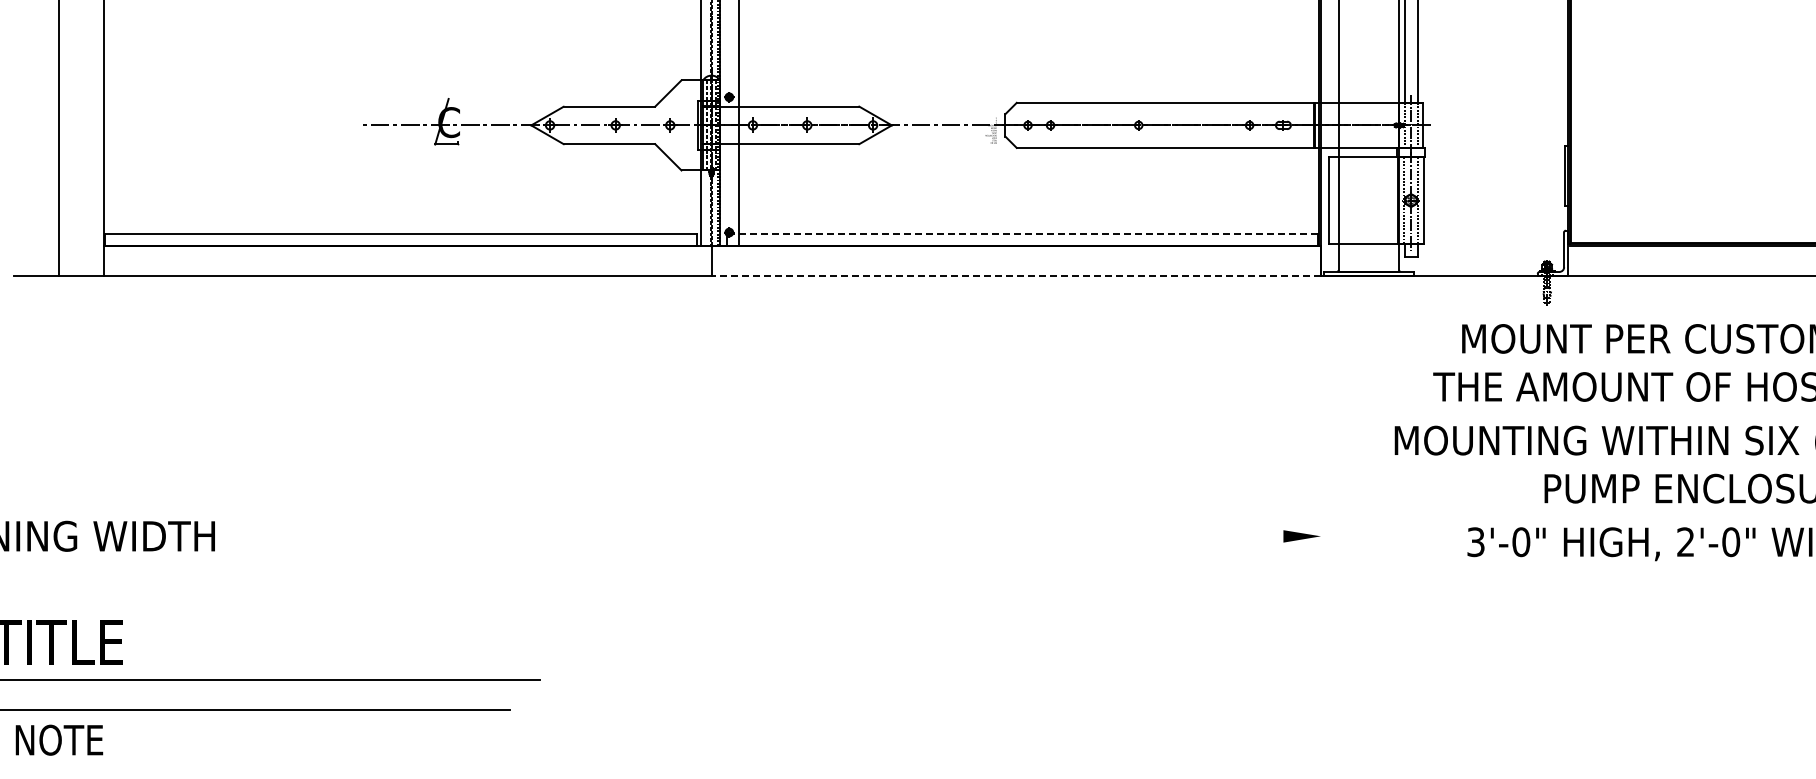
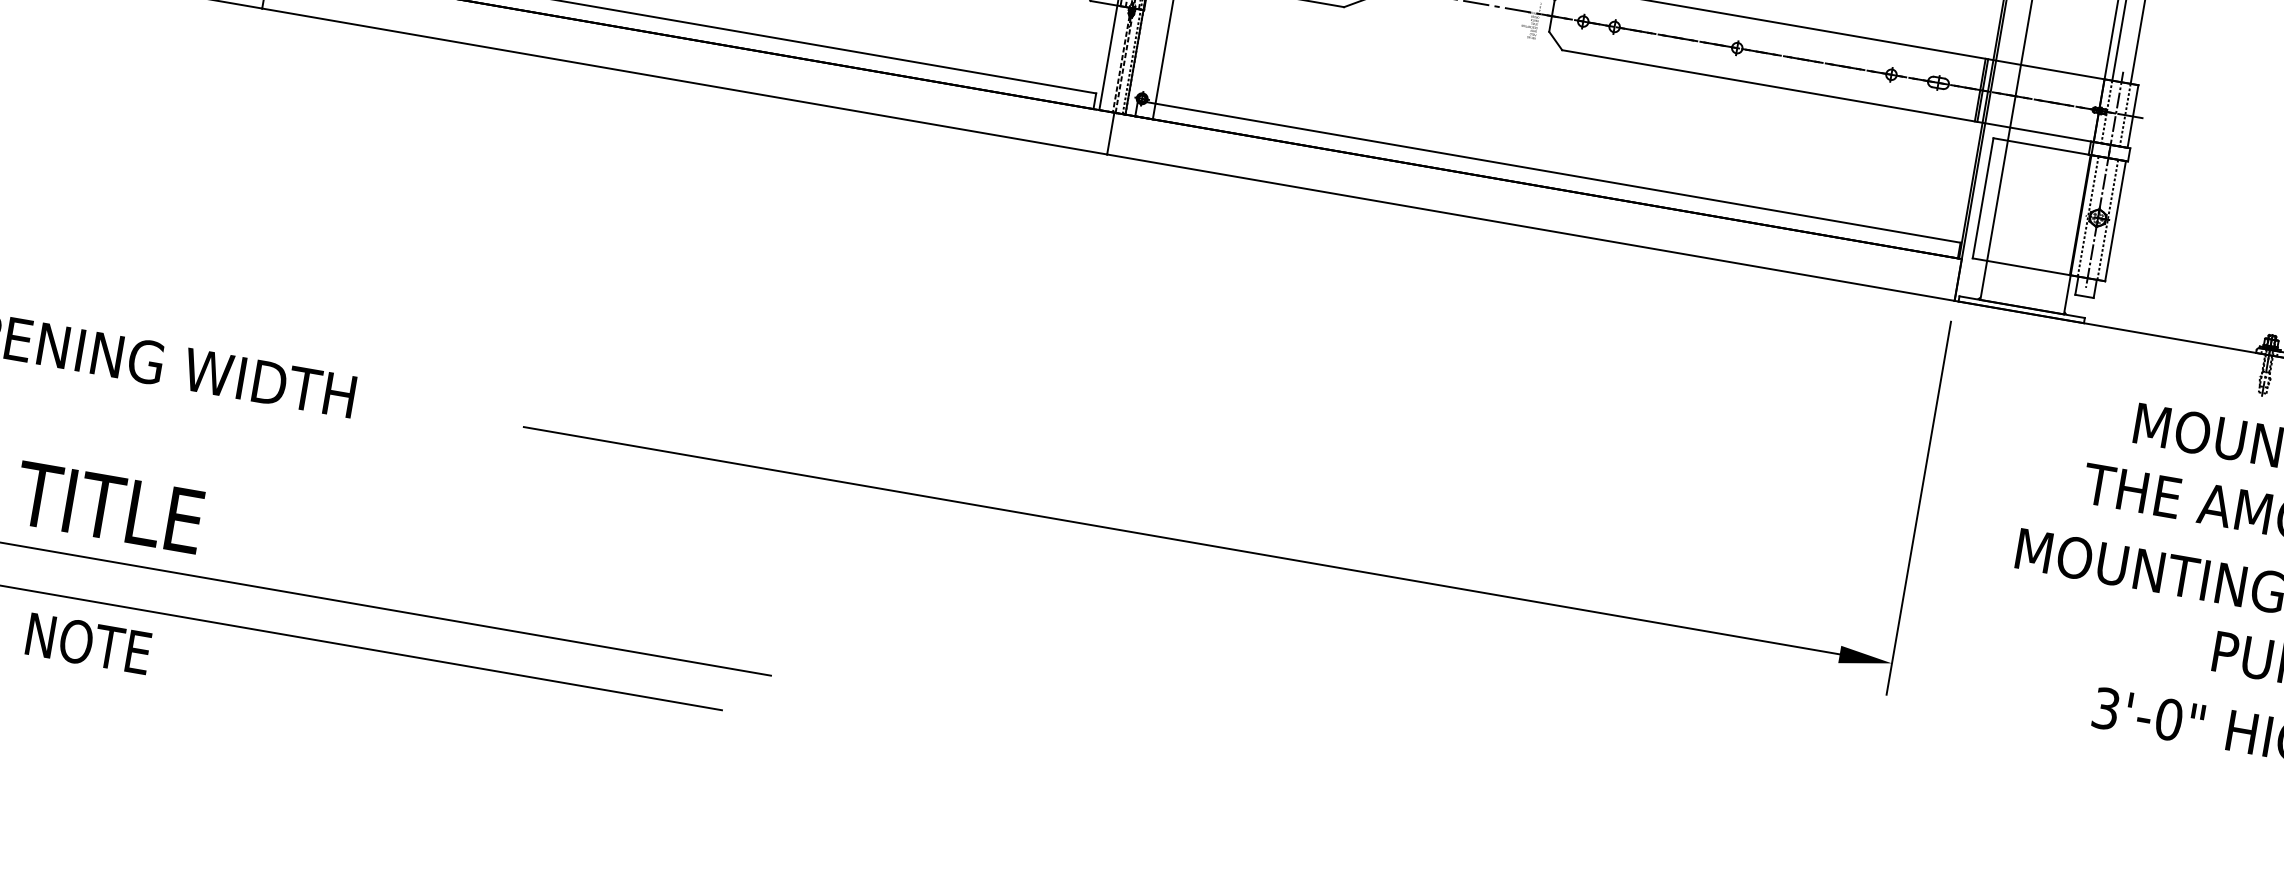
line: (1022, 234) -> (1549, 171), dashed -> solid
line: (1016, 275) -> (1531, 227), dashed -> solid
line: (1321, 424) -> (1919, 507), added
line: (810, 536) -> (1182, 540), added

